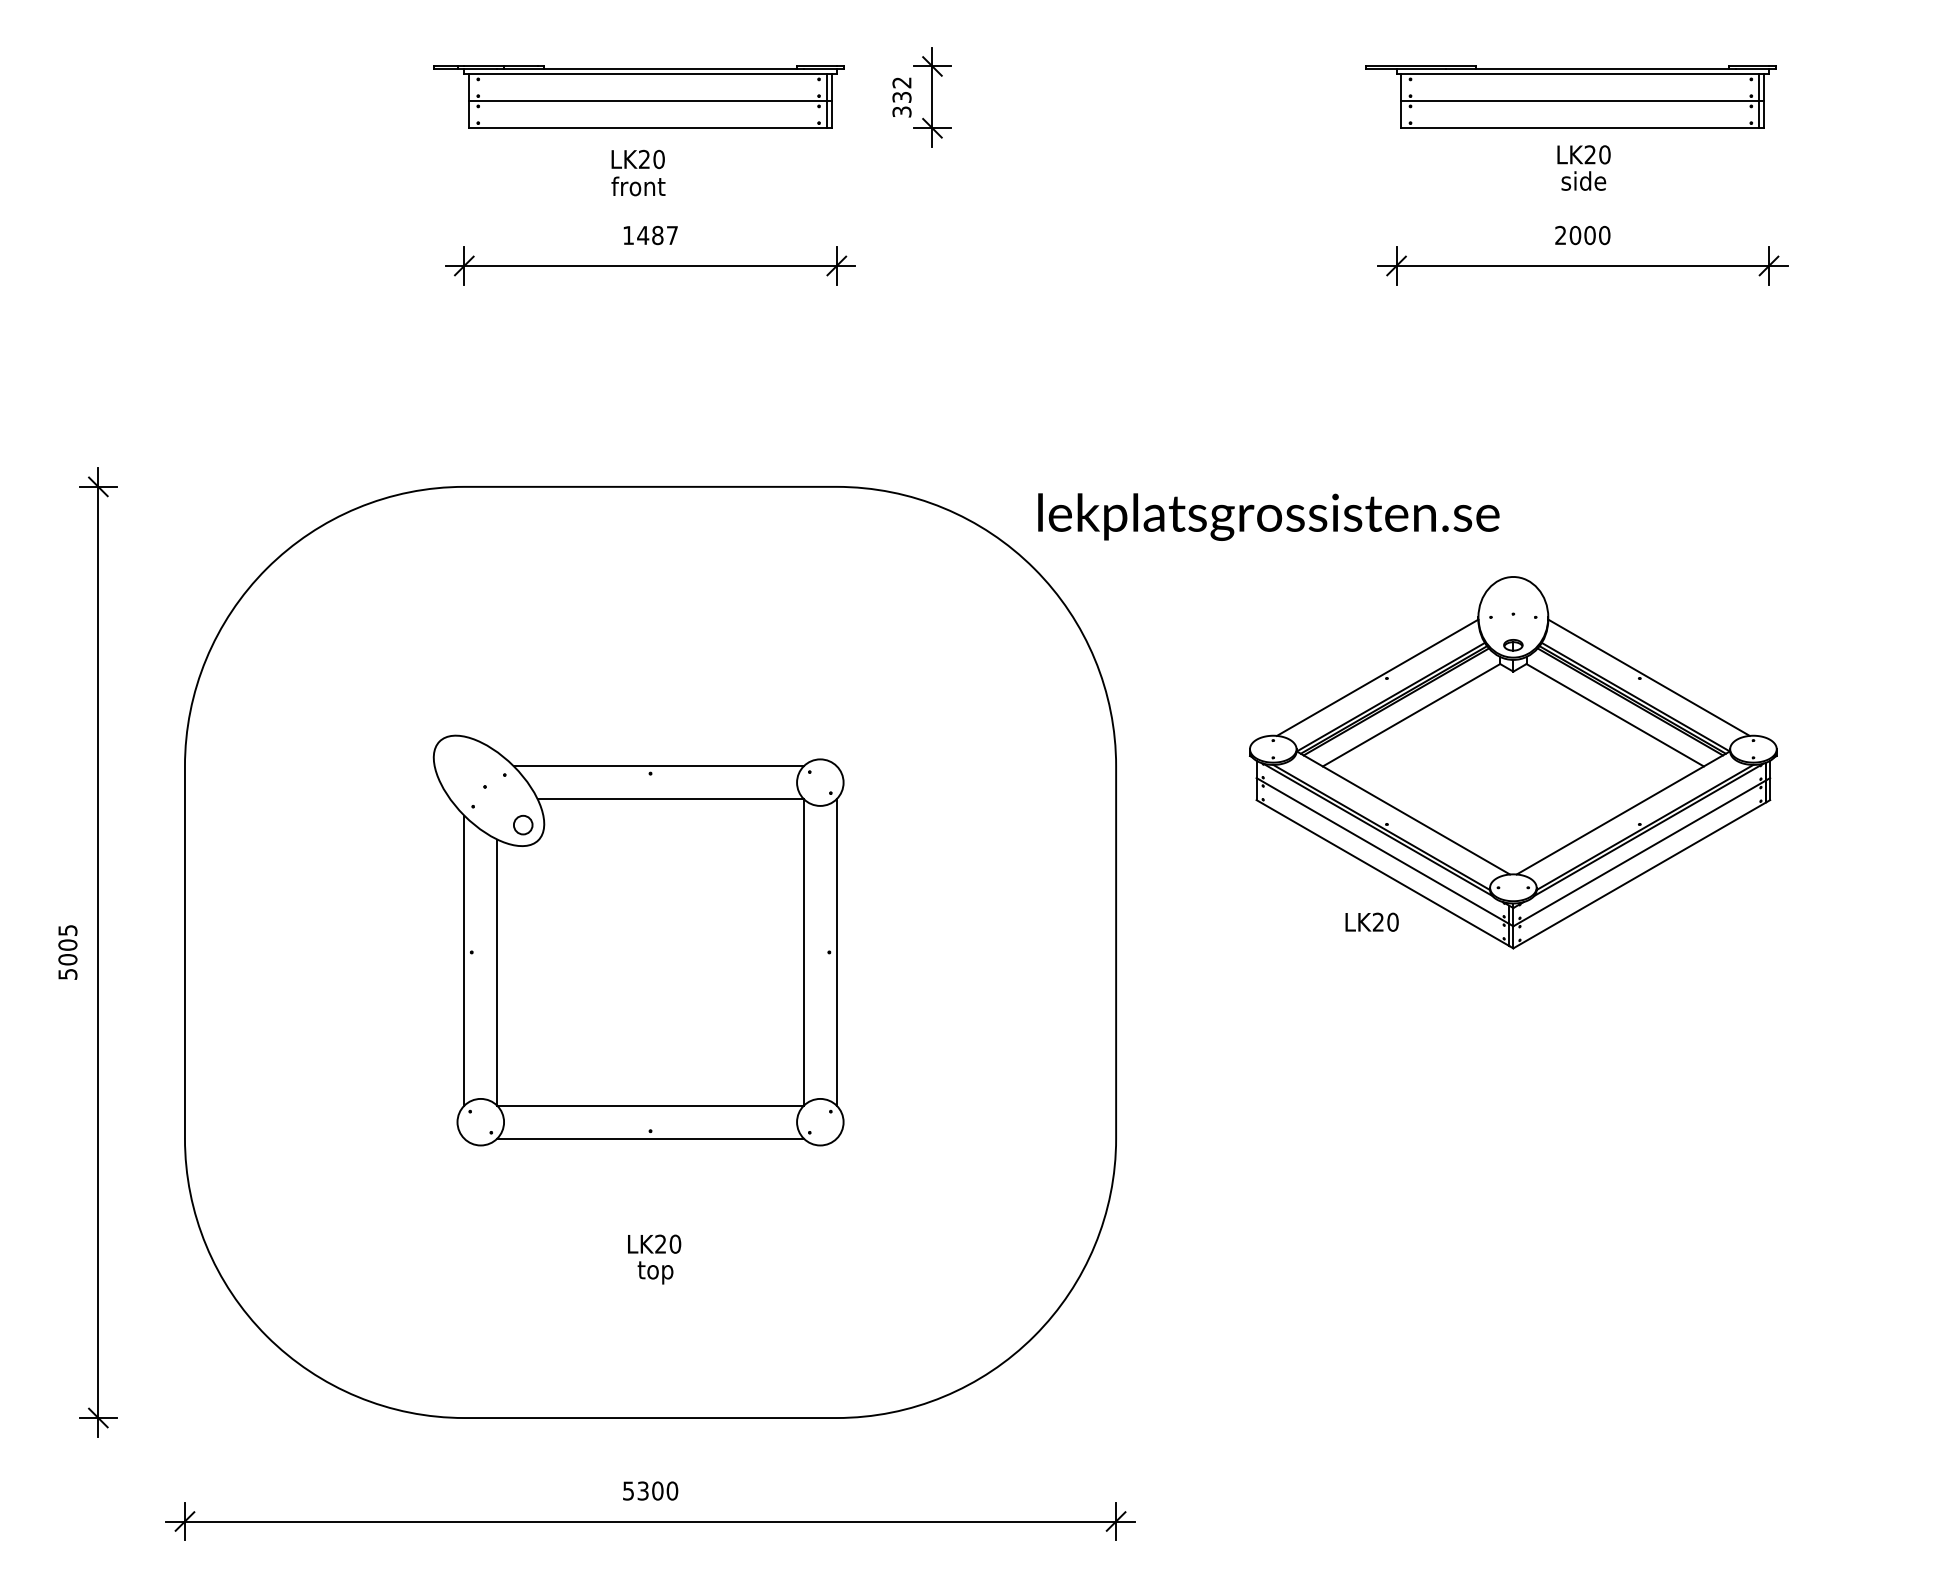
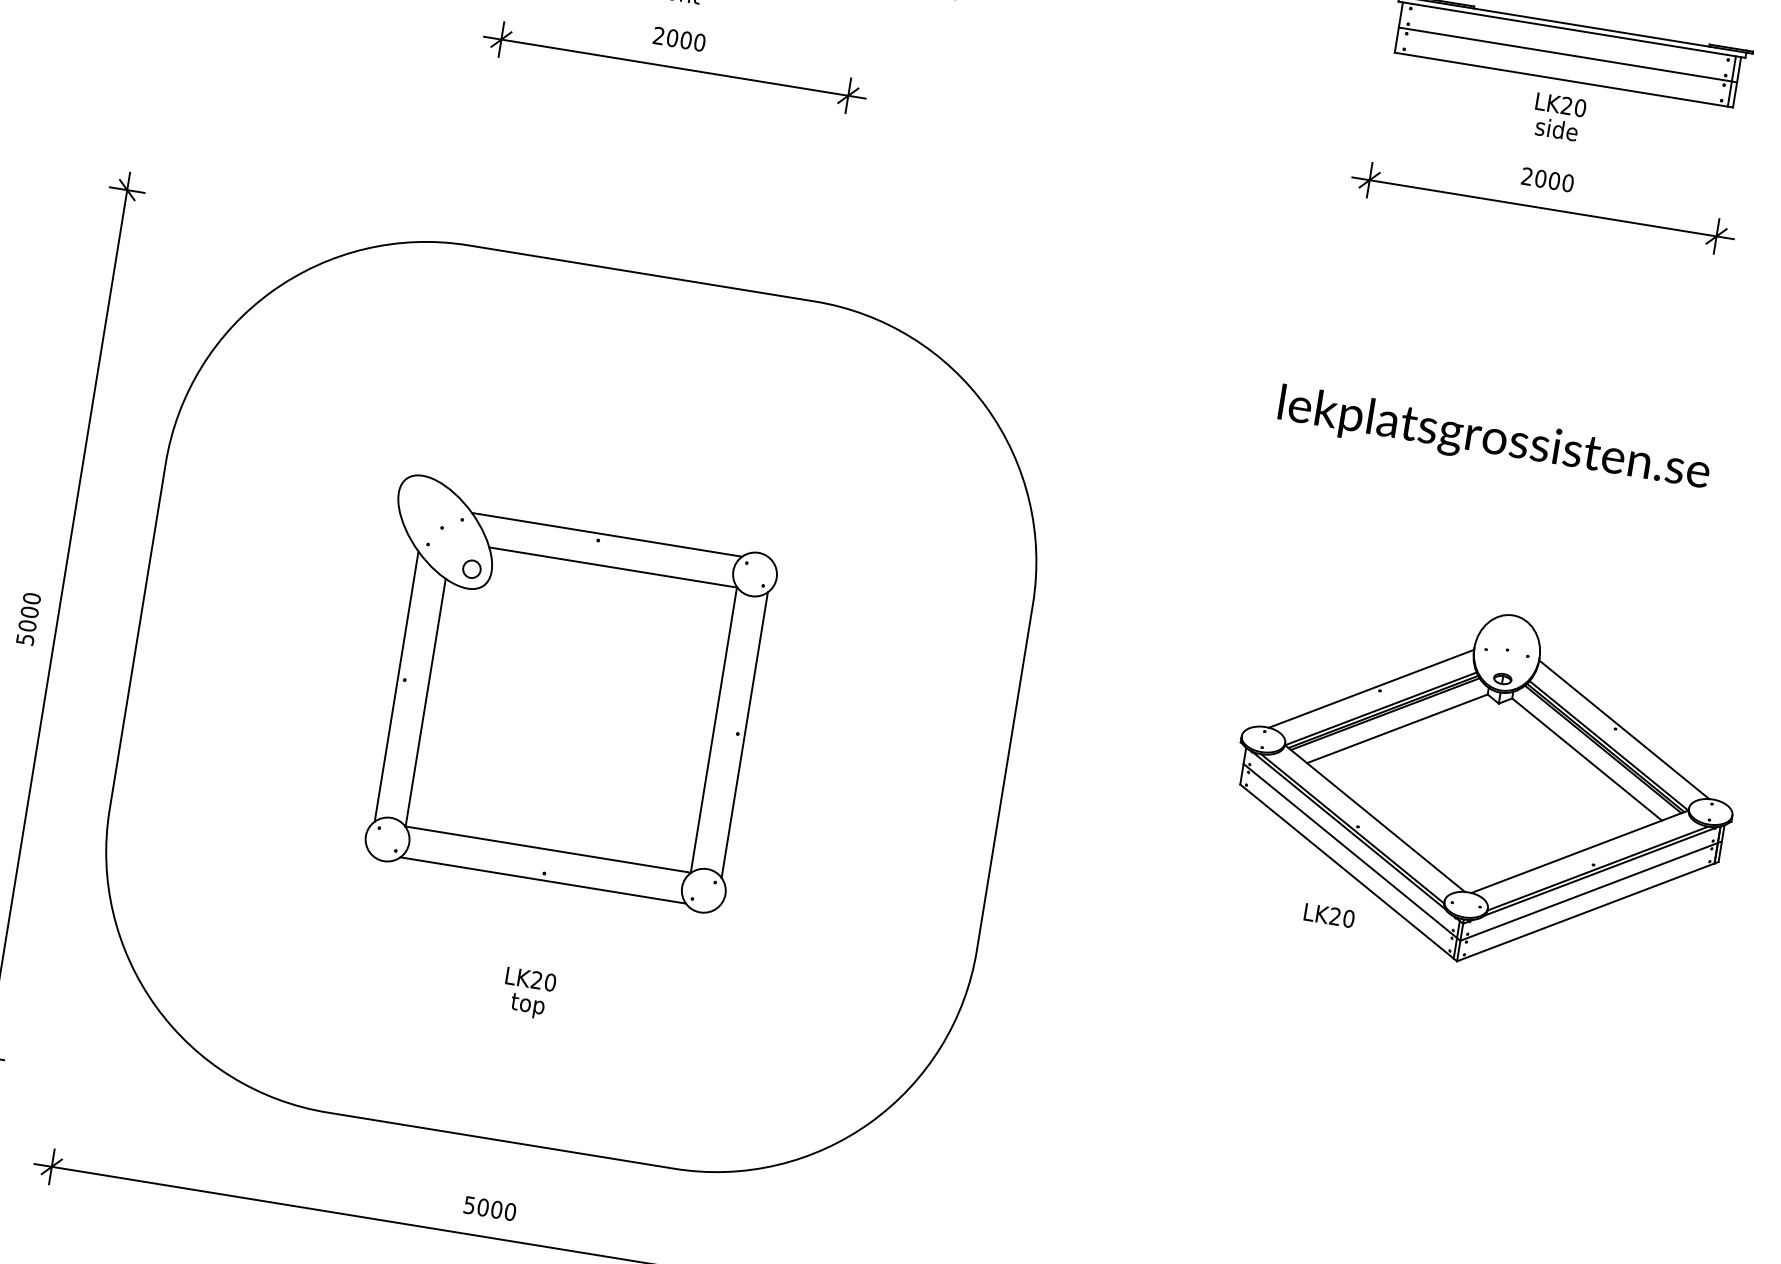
text: (650, 235) -> (679, 39), 1487 -> 2000
text: (1268, 516) -> (1493, 439), moved
part: (1513, 762) -> (1485, 788), moved
text: (67, 930) -> (31, 598), 5005 -> 5000
text: (642, 1490) -> (482, 1206), 5300 -> 5000

